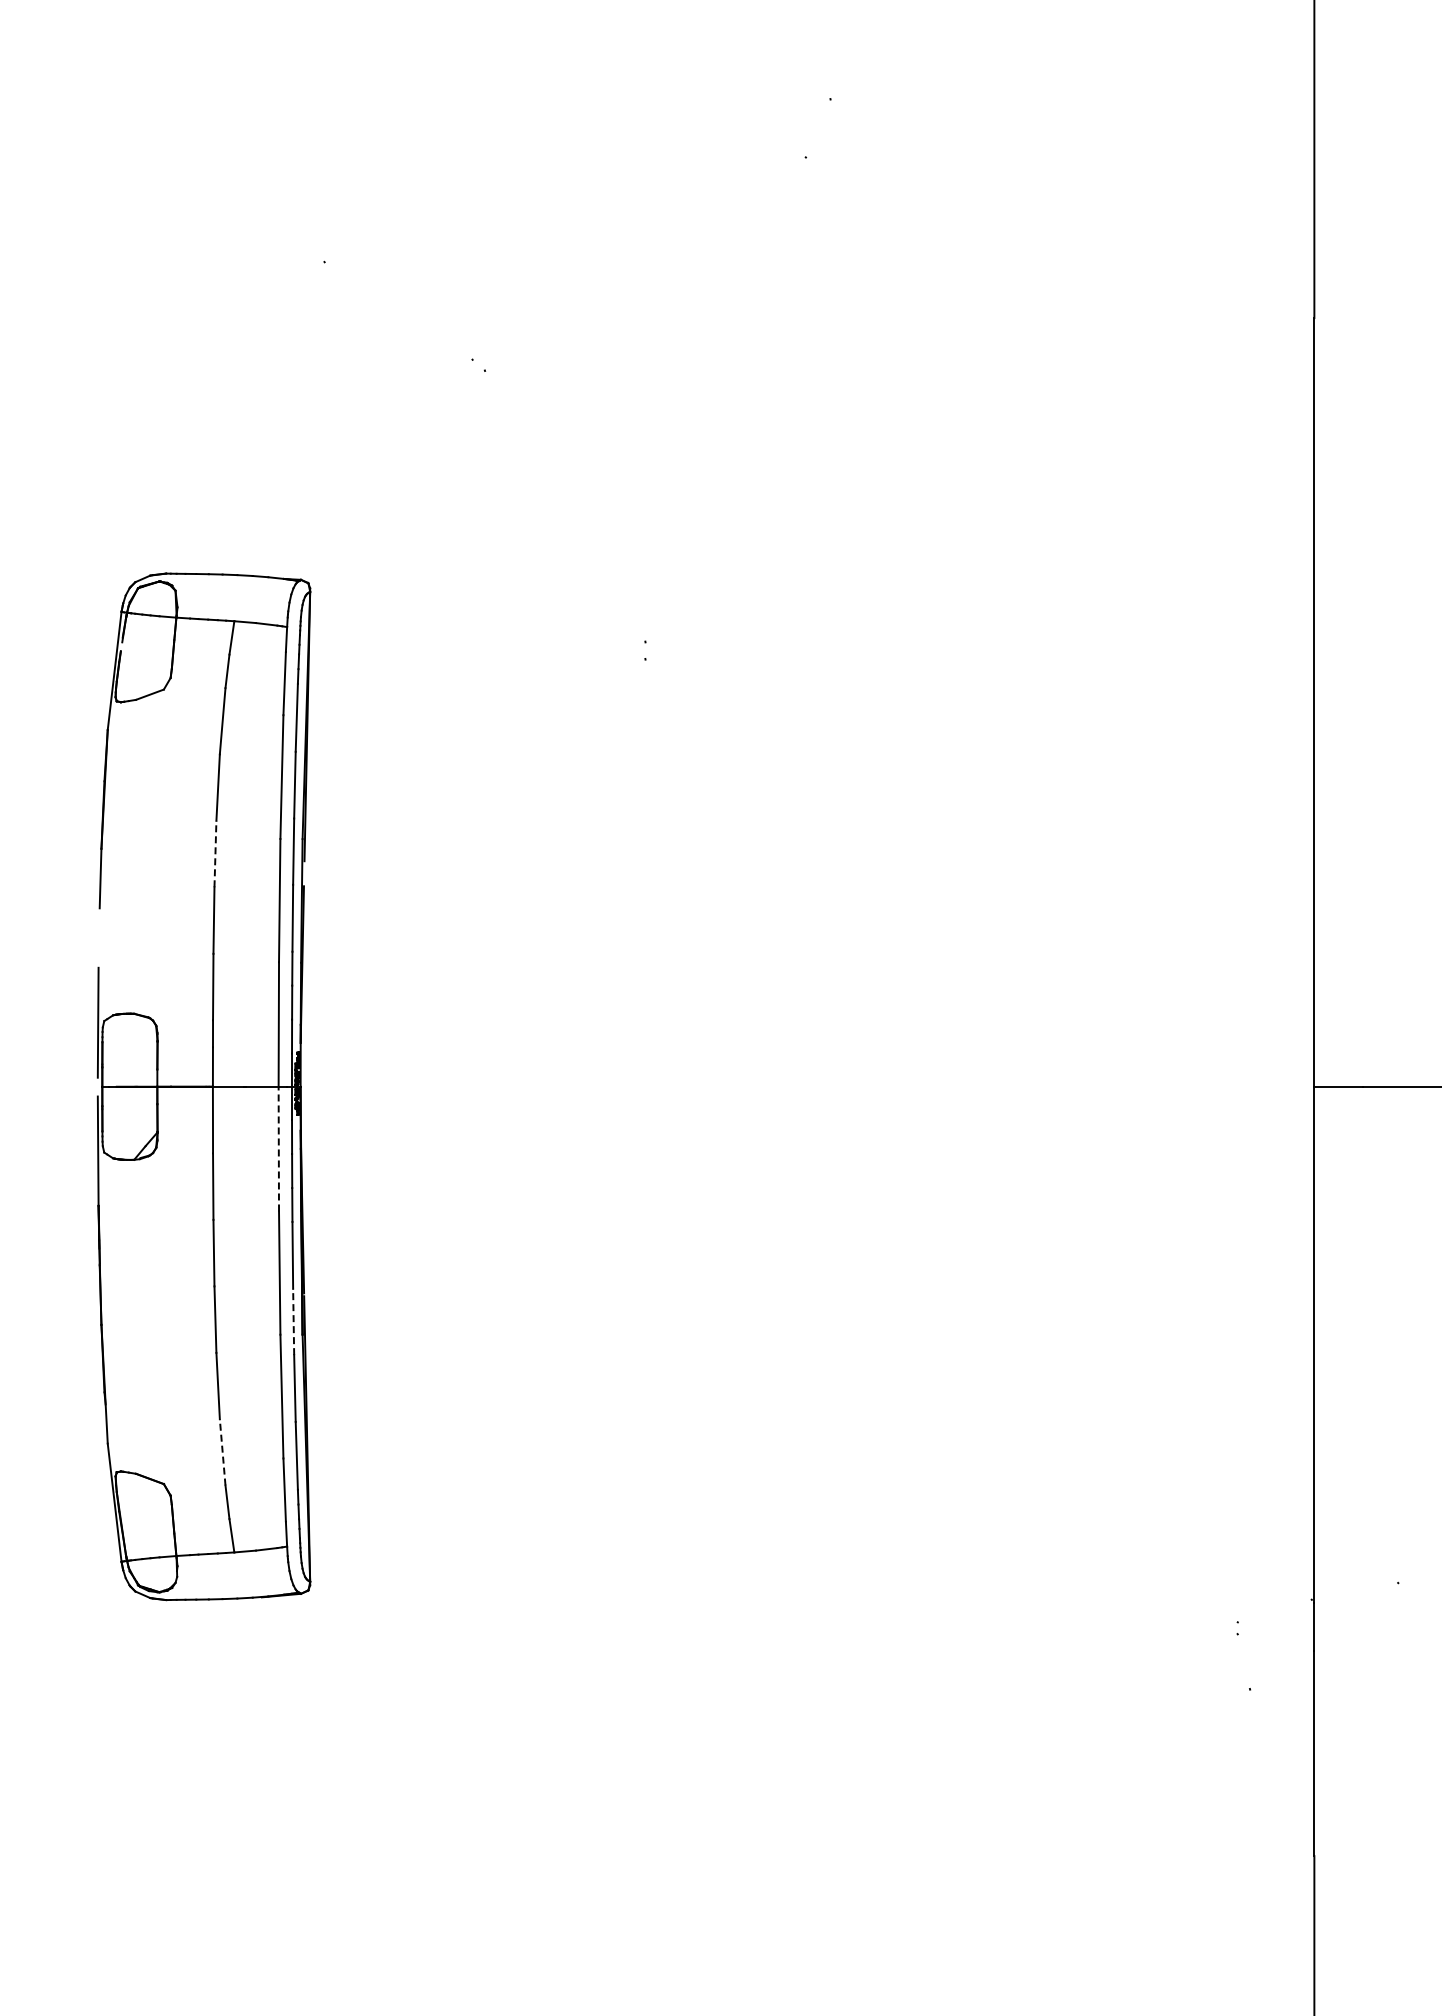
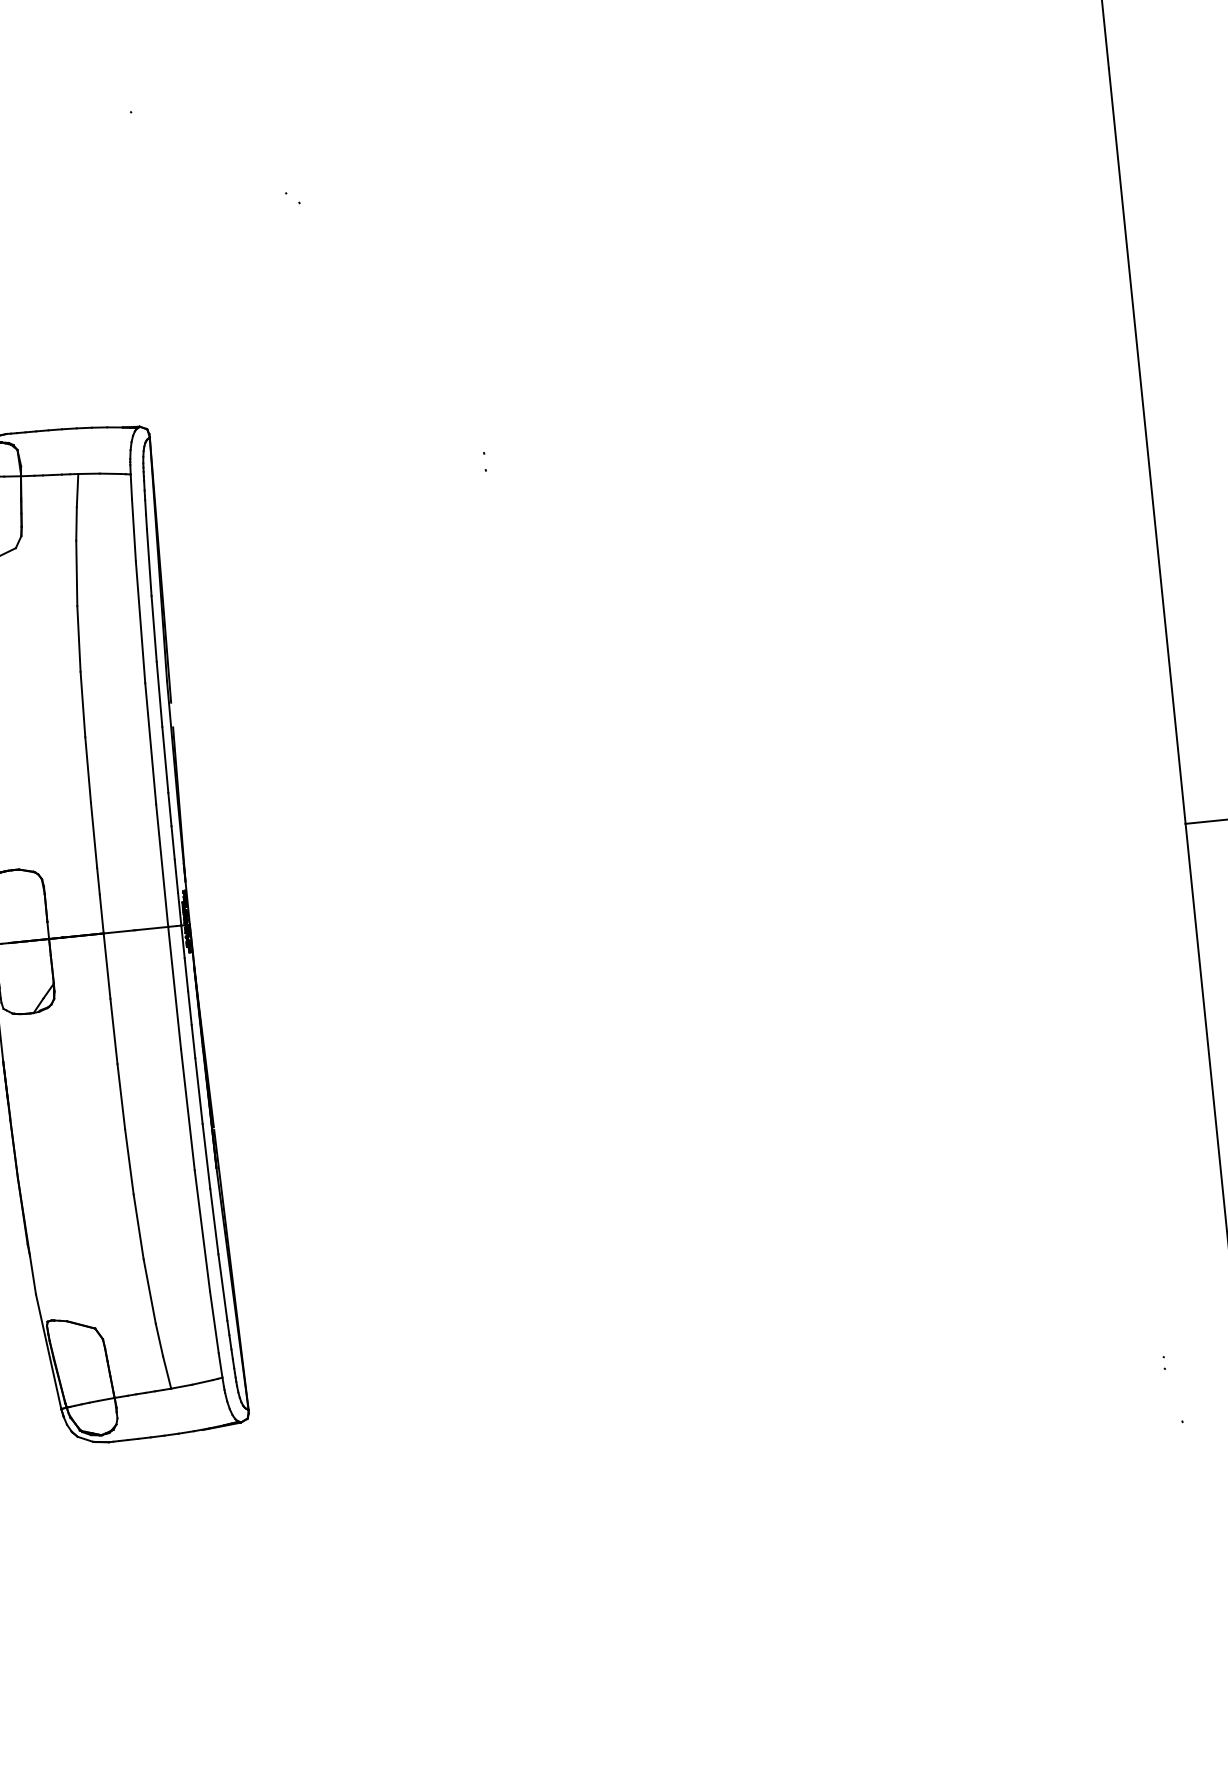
line: (215, 853) -> (82, 704), dashed -> solid
line: (278, 1148) -> (174, 987), dashed -> solid
line: (293, 1321) -> (206, 1155), dashed -> solid
line: (222, 1451) -> (149, 1290), dashed -> solid

